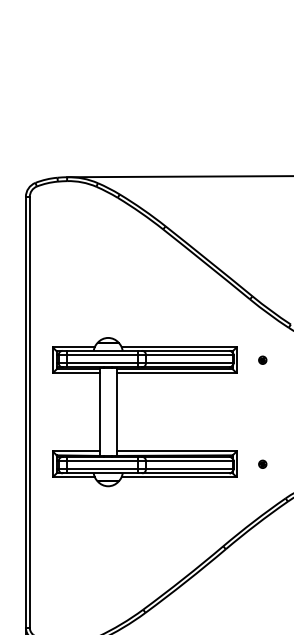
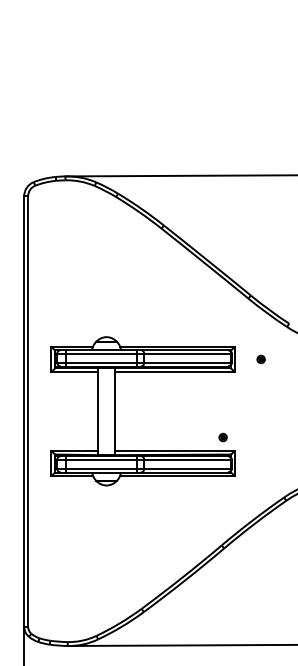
part: (262, 464) -> (222, 437), moved

